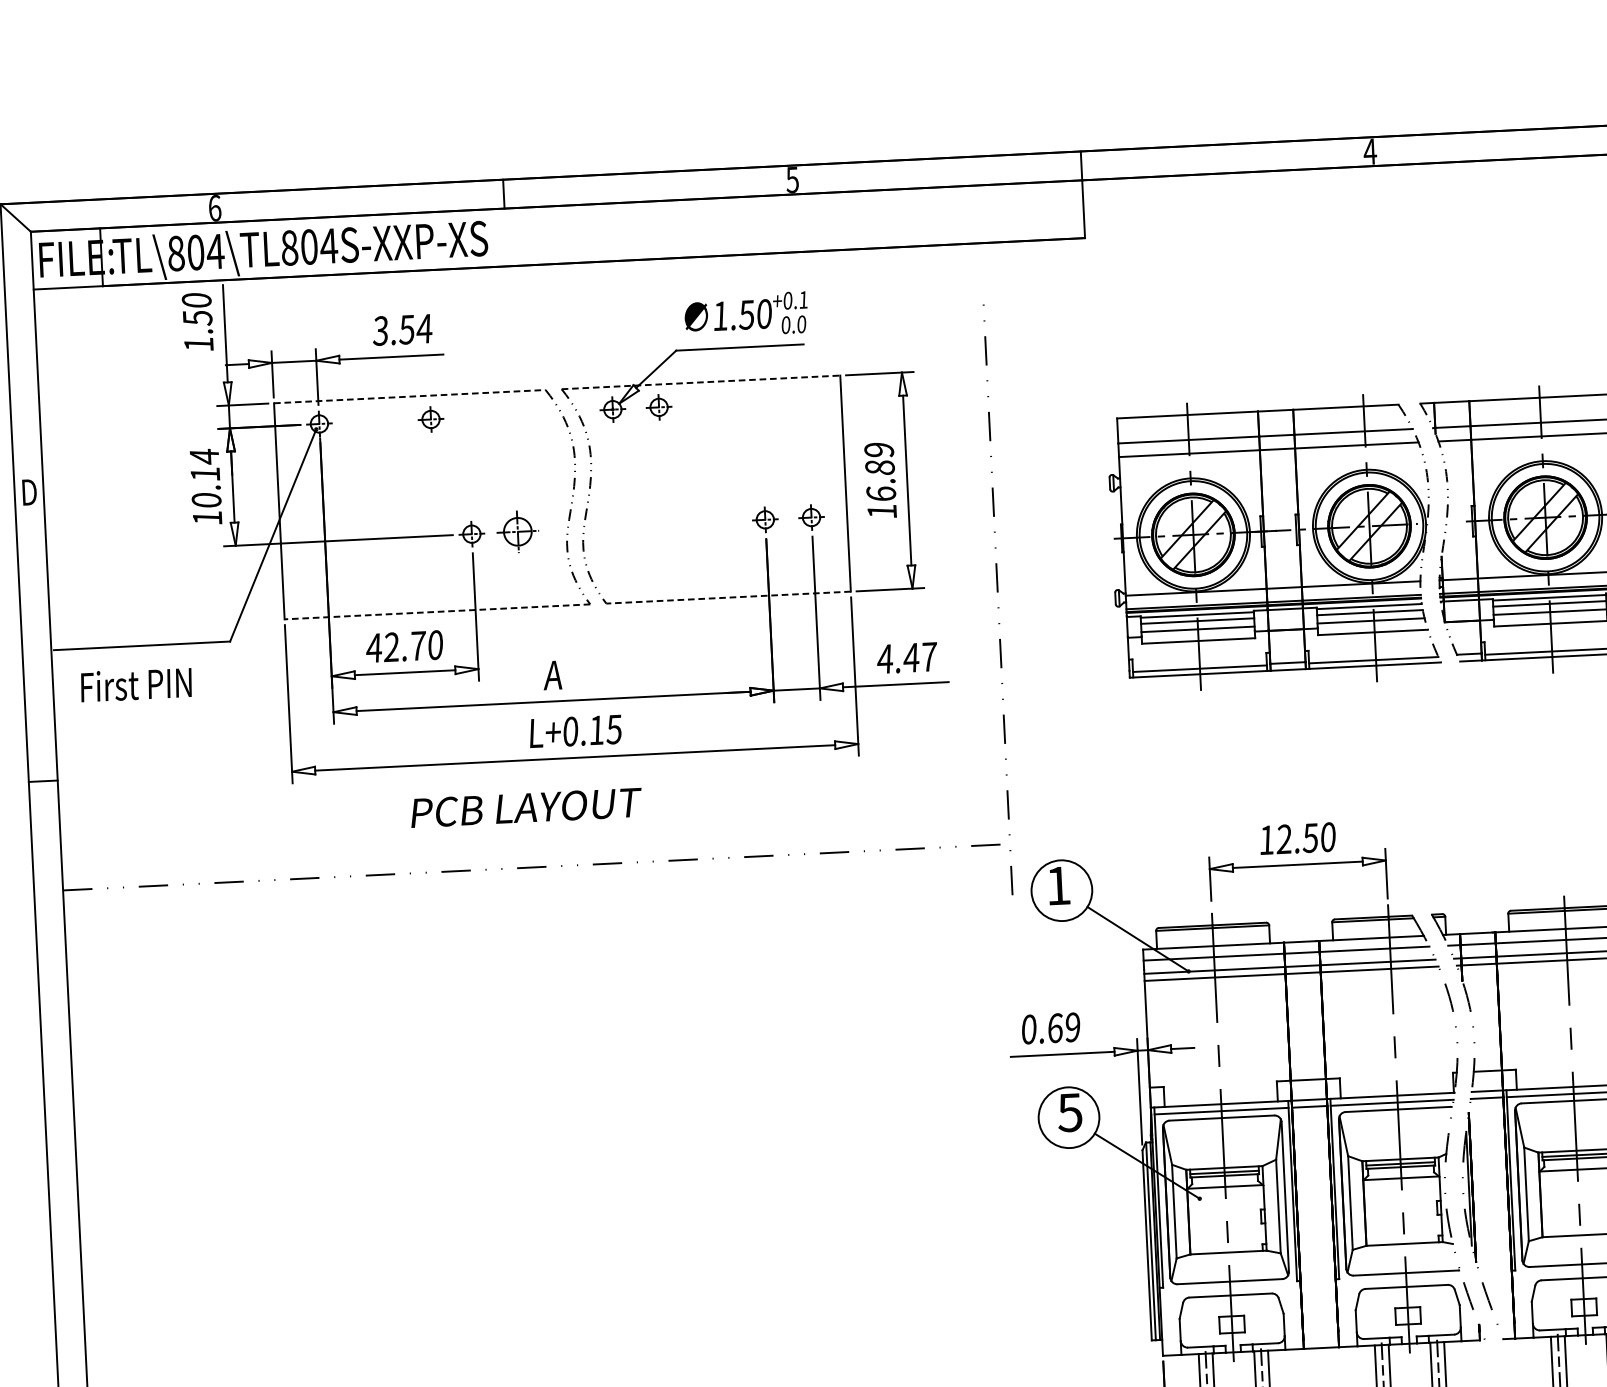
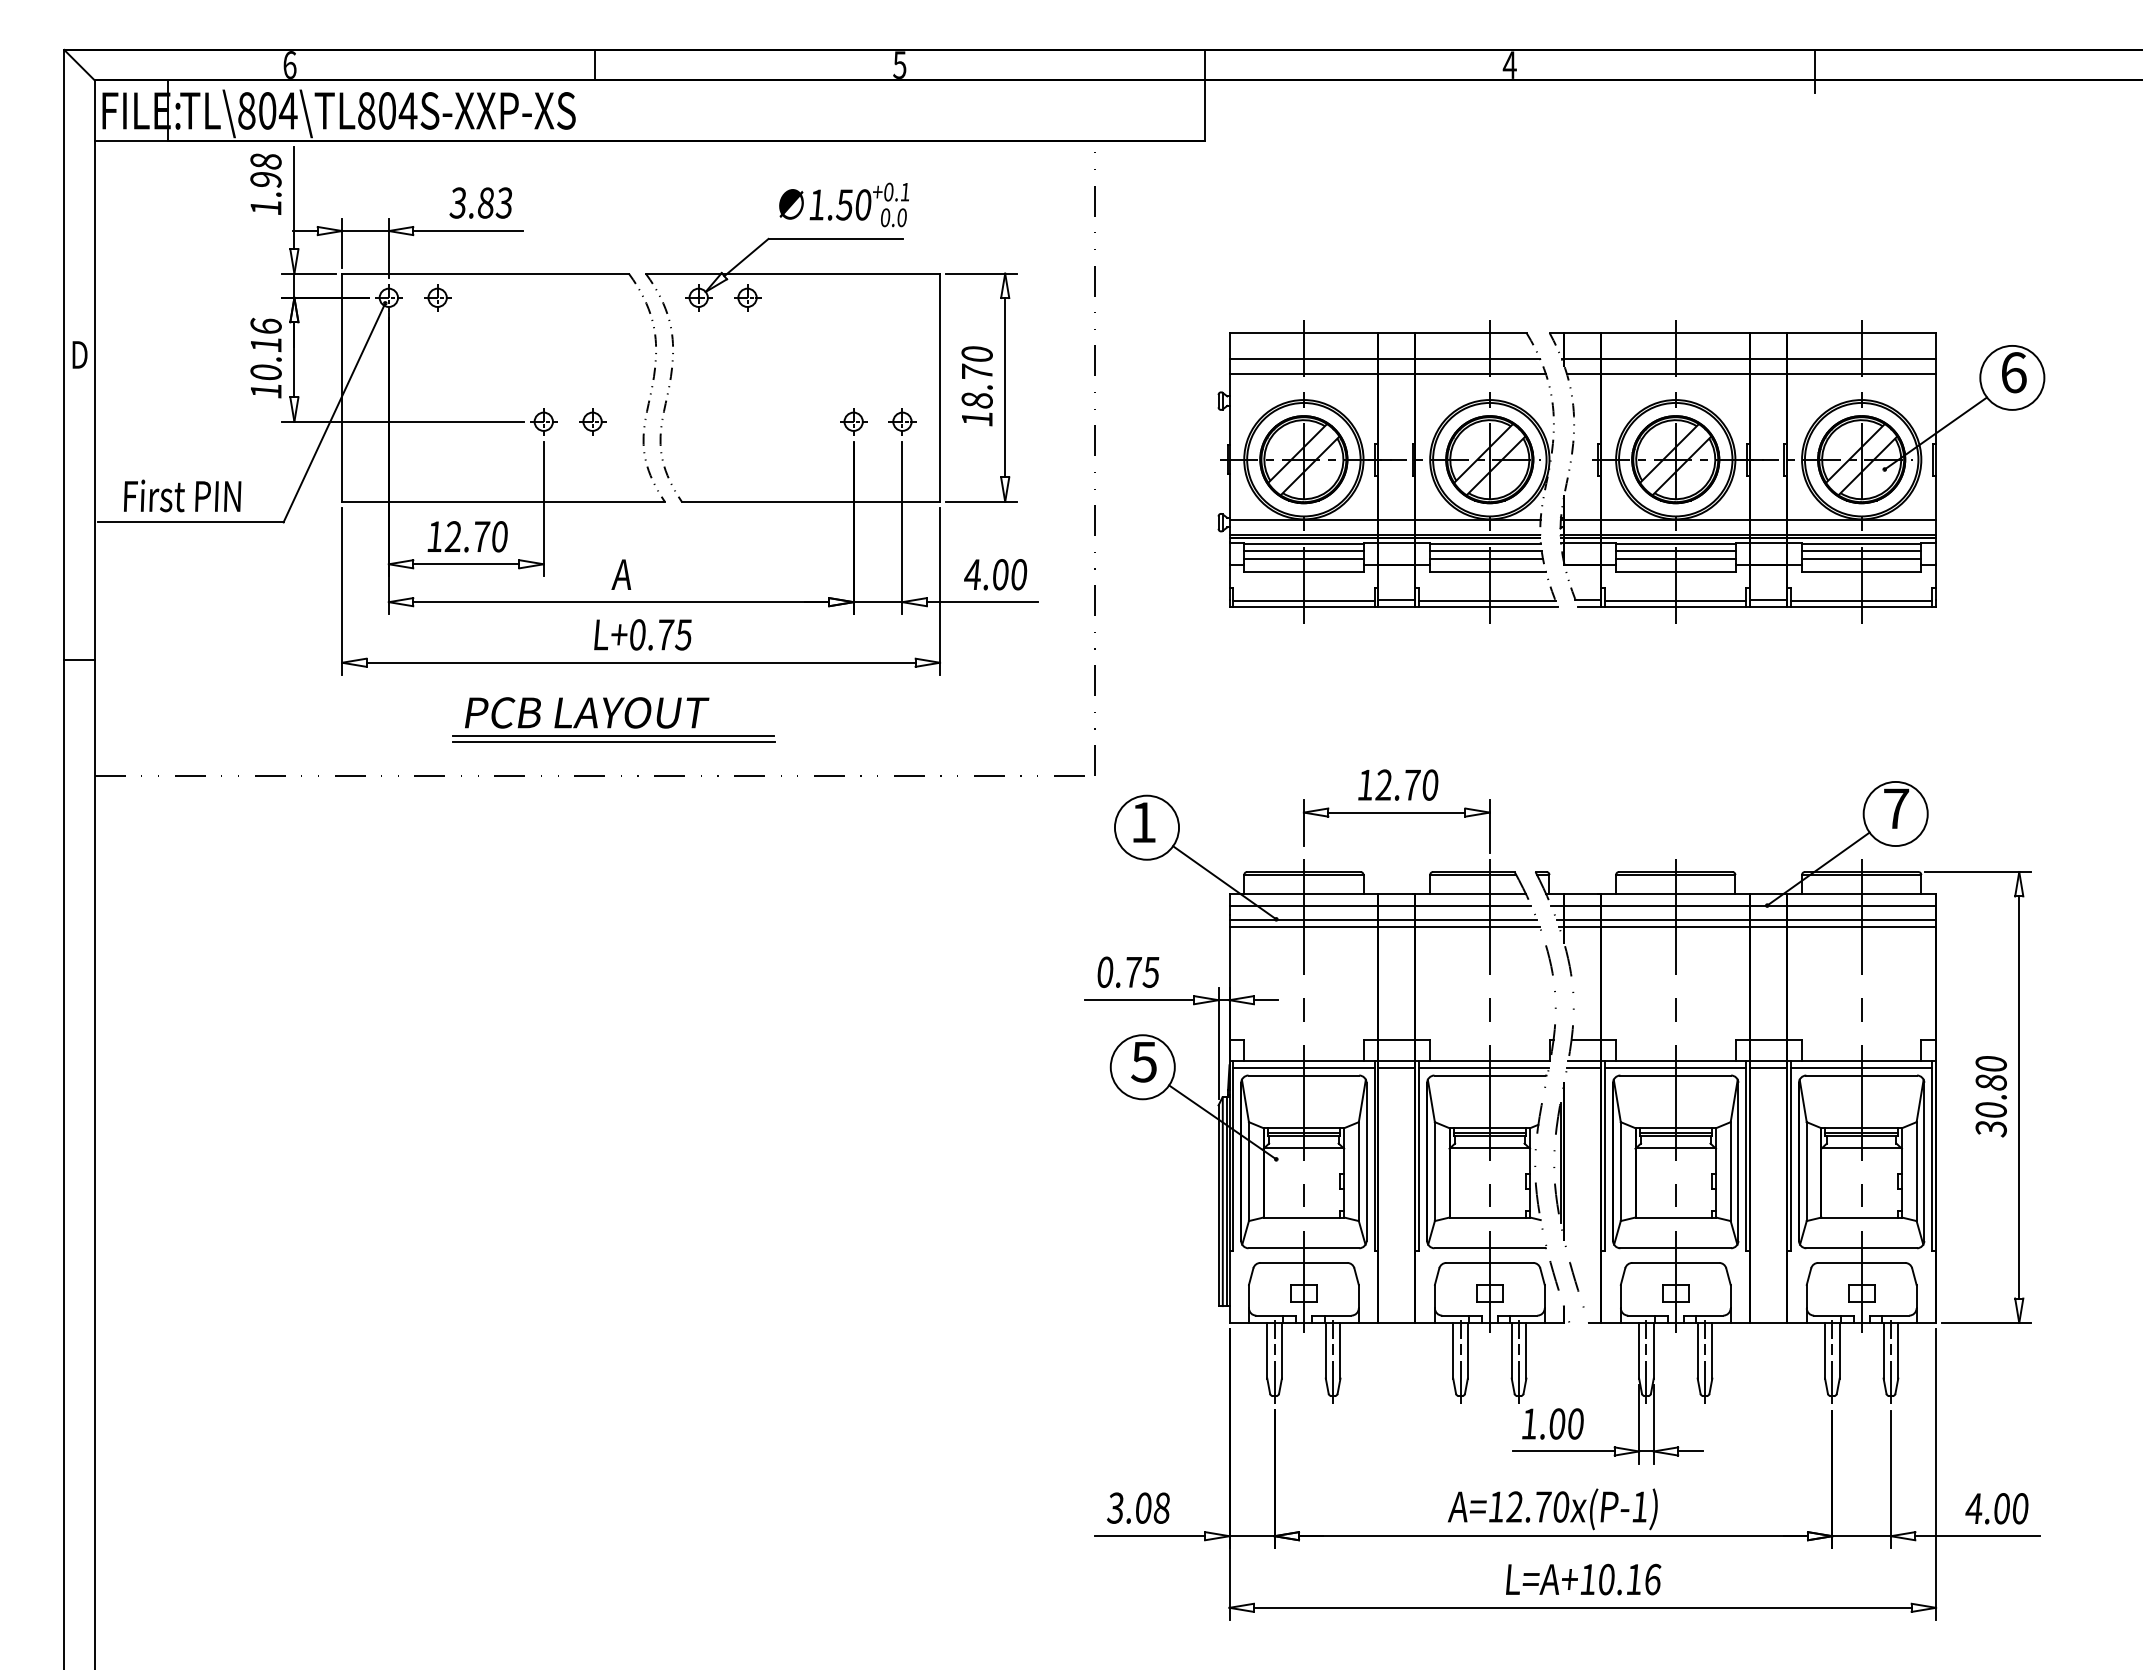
text: (196, 309) -> (265, 170), 1.50 -> 1.98
text: (415, 328) -> (494, 202), 3.54 -> 3.83
line: (701, 382) -> (793, 273), dashed -> solid
line: (410, 396) -> (486, 273), dashed -> solid
part: (430, 419) -> (437, 297), moved
text: (203, 456) -> (265, 326), 10.14 -> 10.16
text: (879, 472) -> (976, 377), 16.89 -> 18.70
part: (518, 531) -> (592, 421), size x0.62
line: (997, 591) -> (1094, 455), moved
line: (728, 597) -> (810, 501), dashed -> solid
line: (437, 611) -> (503, 501), dashed -> solid
text: (373, 647) -> (434, 536), 42.70 -> 12.70
text: (919, 657) -> (1009, 574), 4.47 -> 4.00
text: (136, 684) -> (182, 495), moved
text: (597, 729) -> (666, 634), L+0.15 -> L+0.75
line: (552, 828) -> (613, 735), added
line: (552, 833) -> (613, 741), added
text: (1310, 837) -> (1411, 784), 12.50 -> 12.70
text: (1064, 1027) -> (1142, 972), 0.69 -> 0.75

